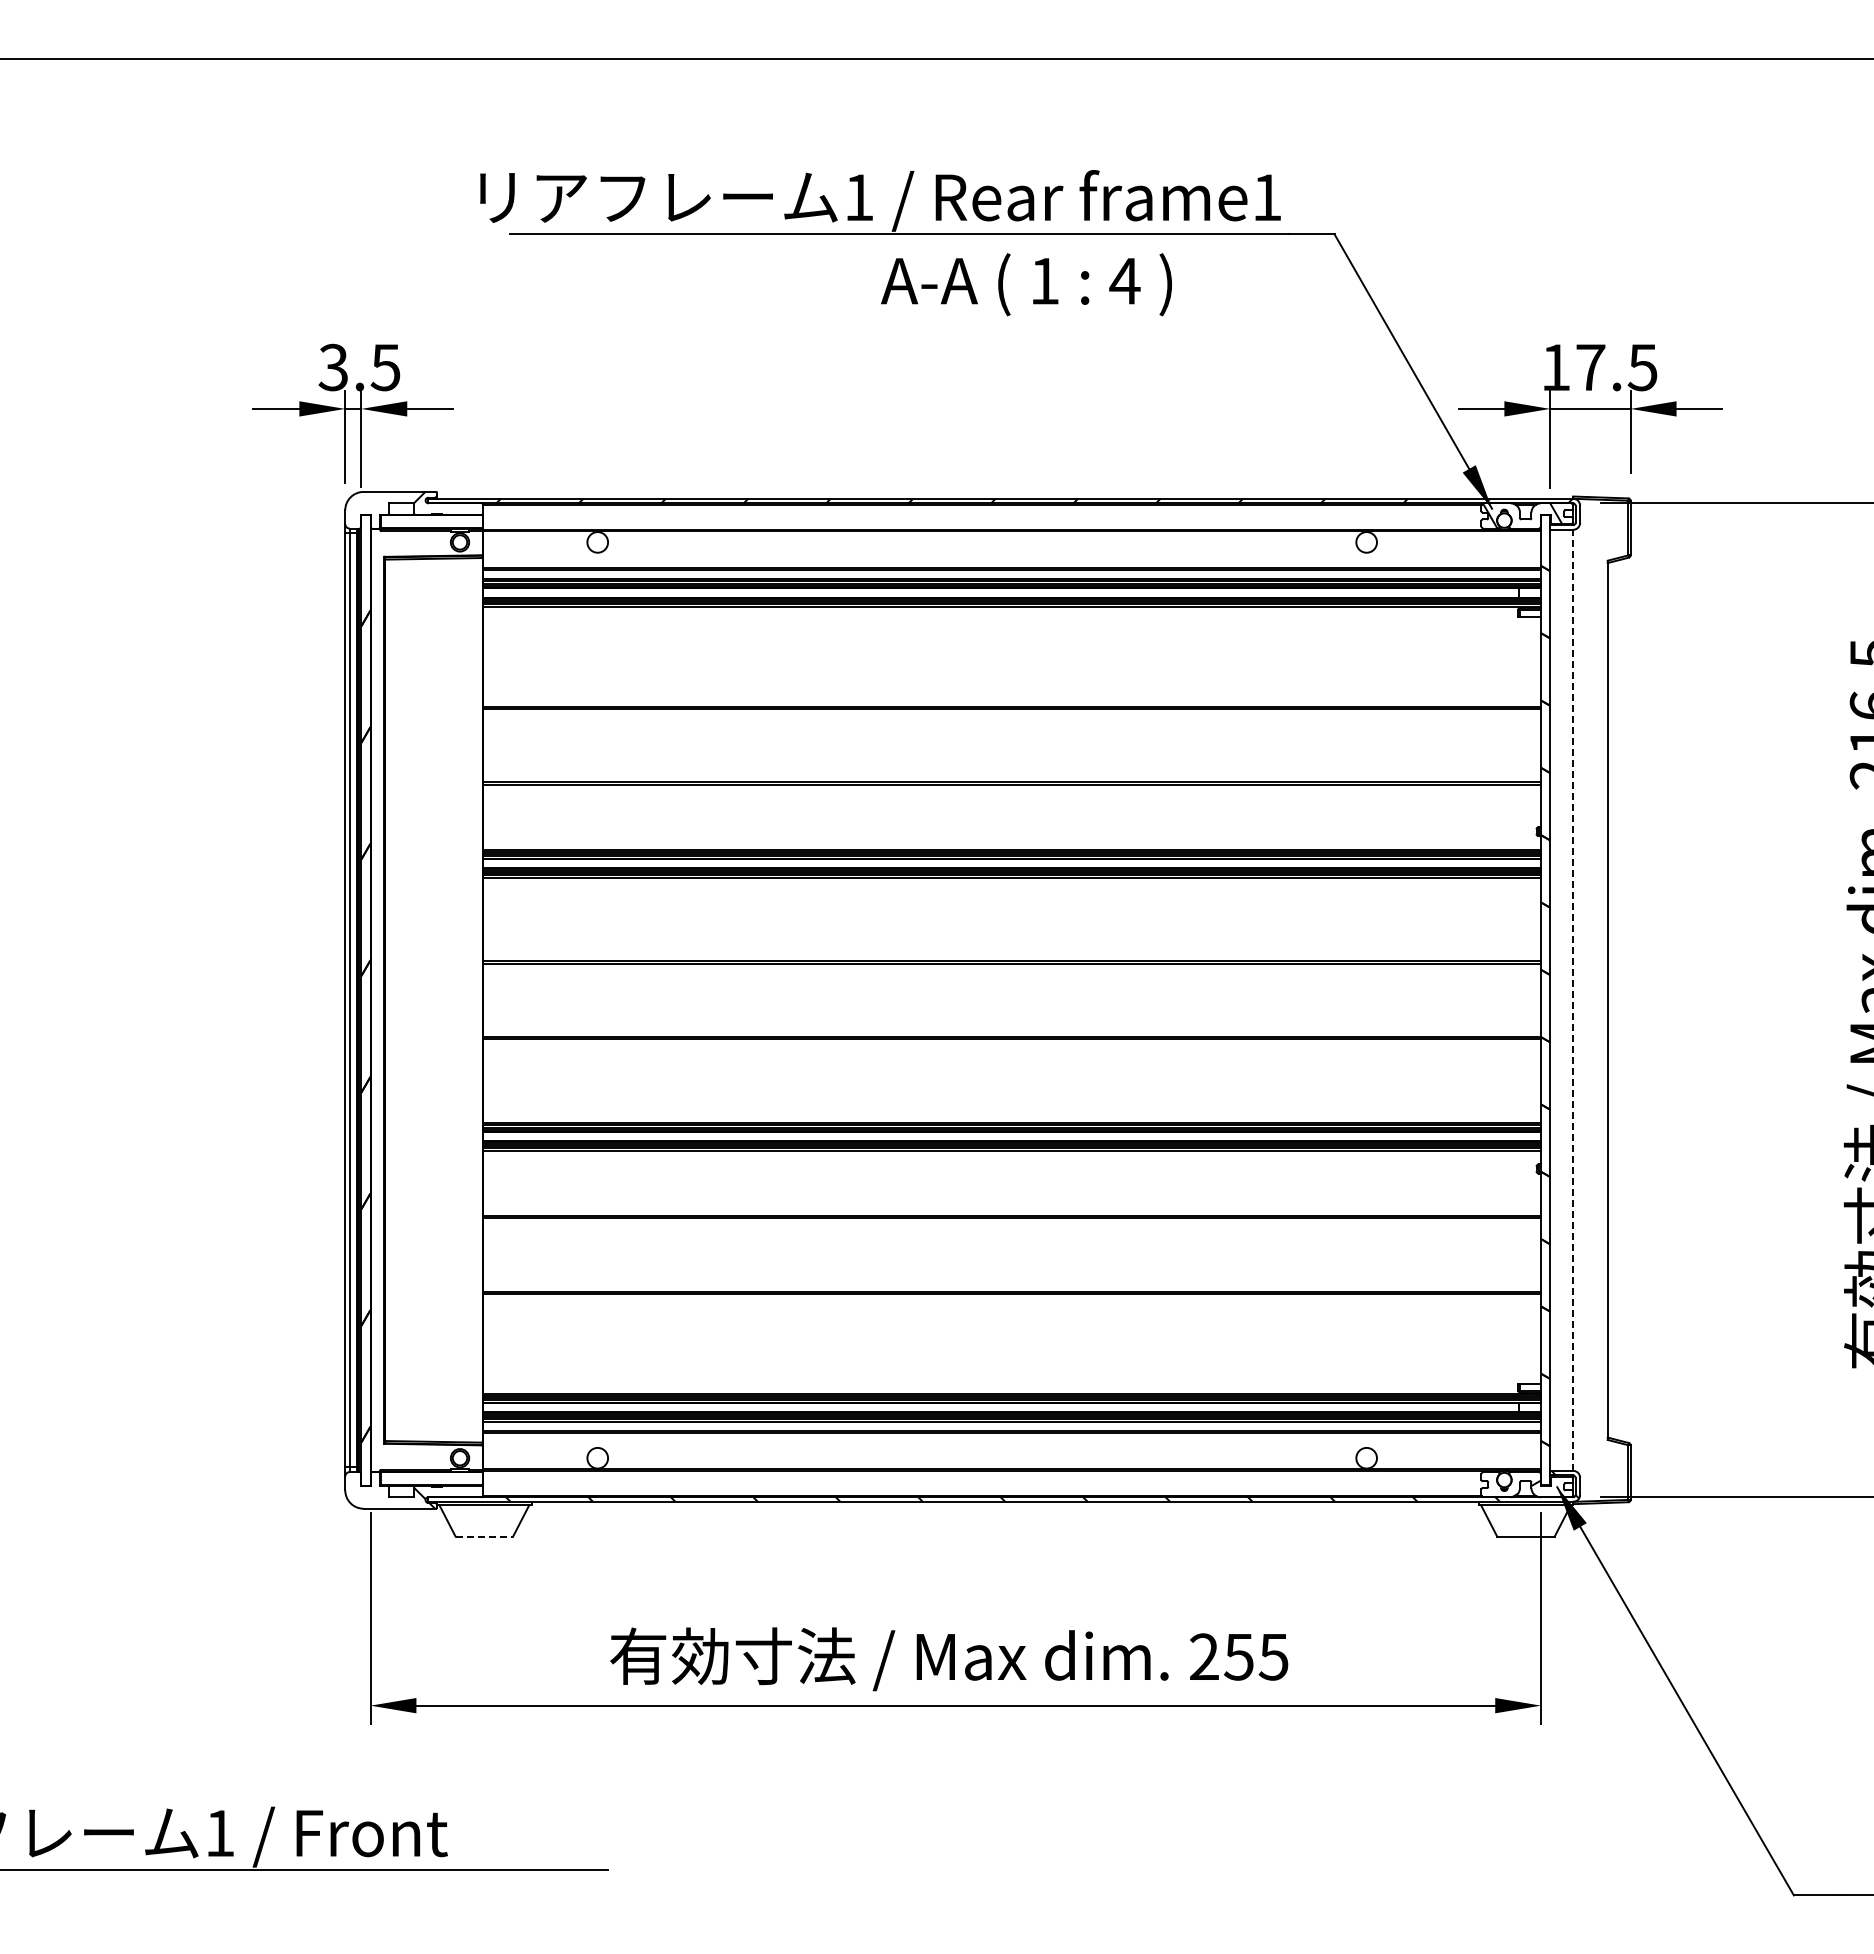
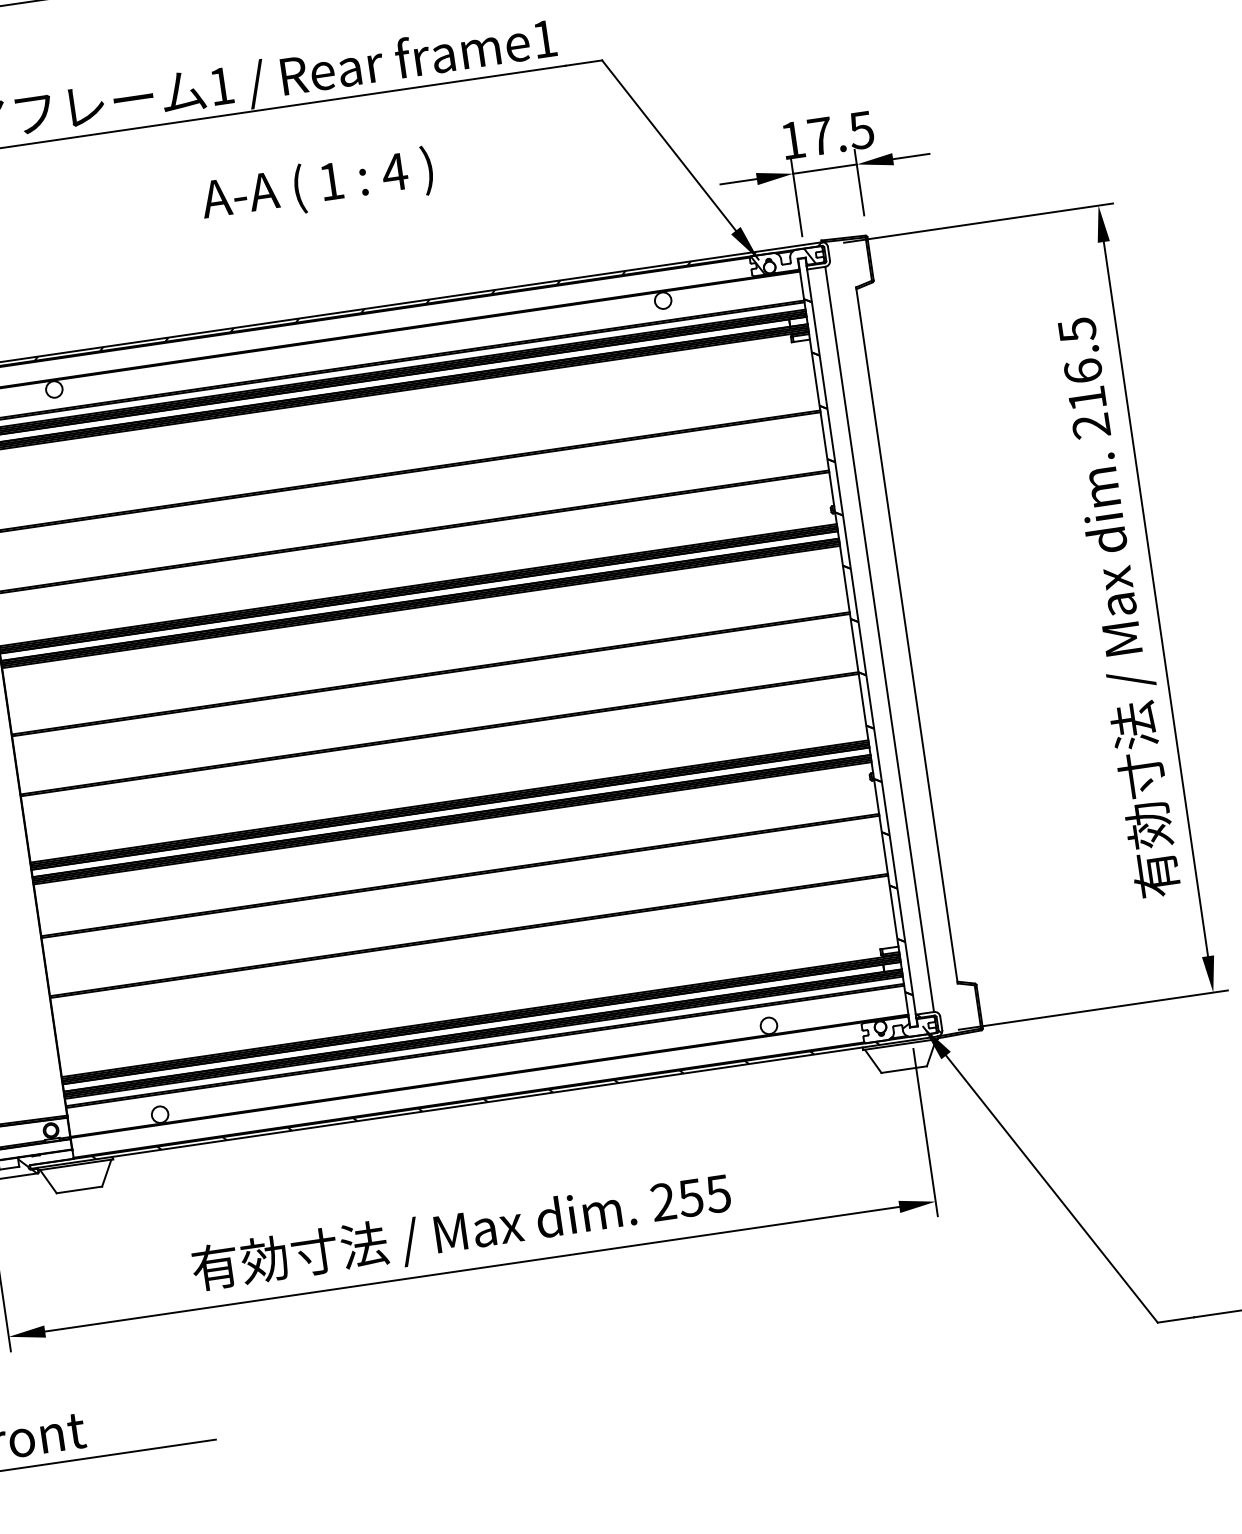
text: (1026, 284) -> (317, 186), moved
line: (1573, 1000) -> (879, 639), dashed -> solid
line: (484, 1536) -> (79, 1189), dashed -> solid

